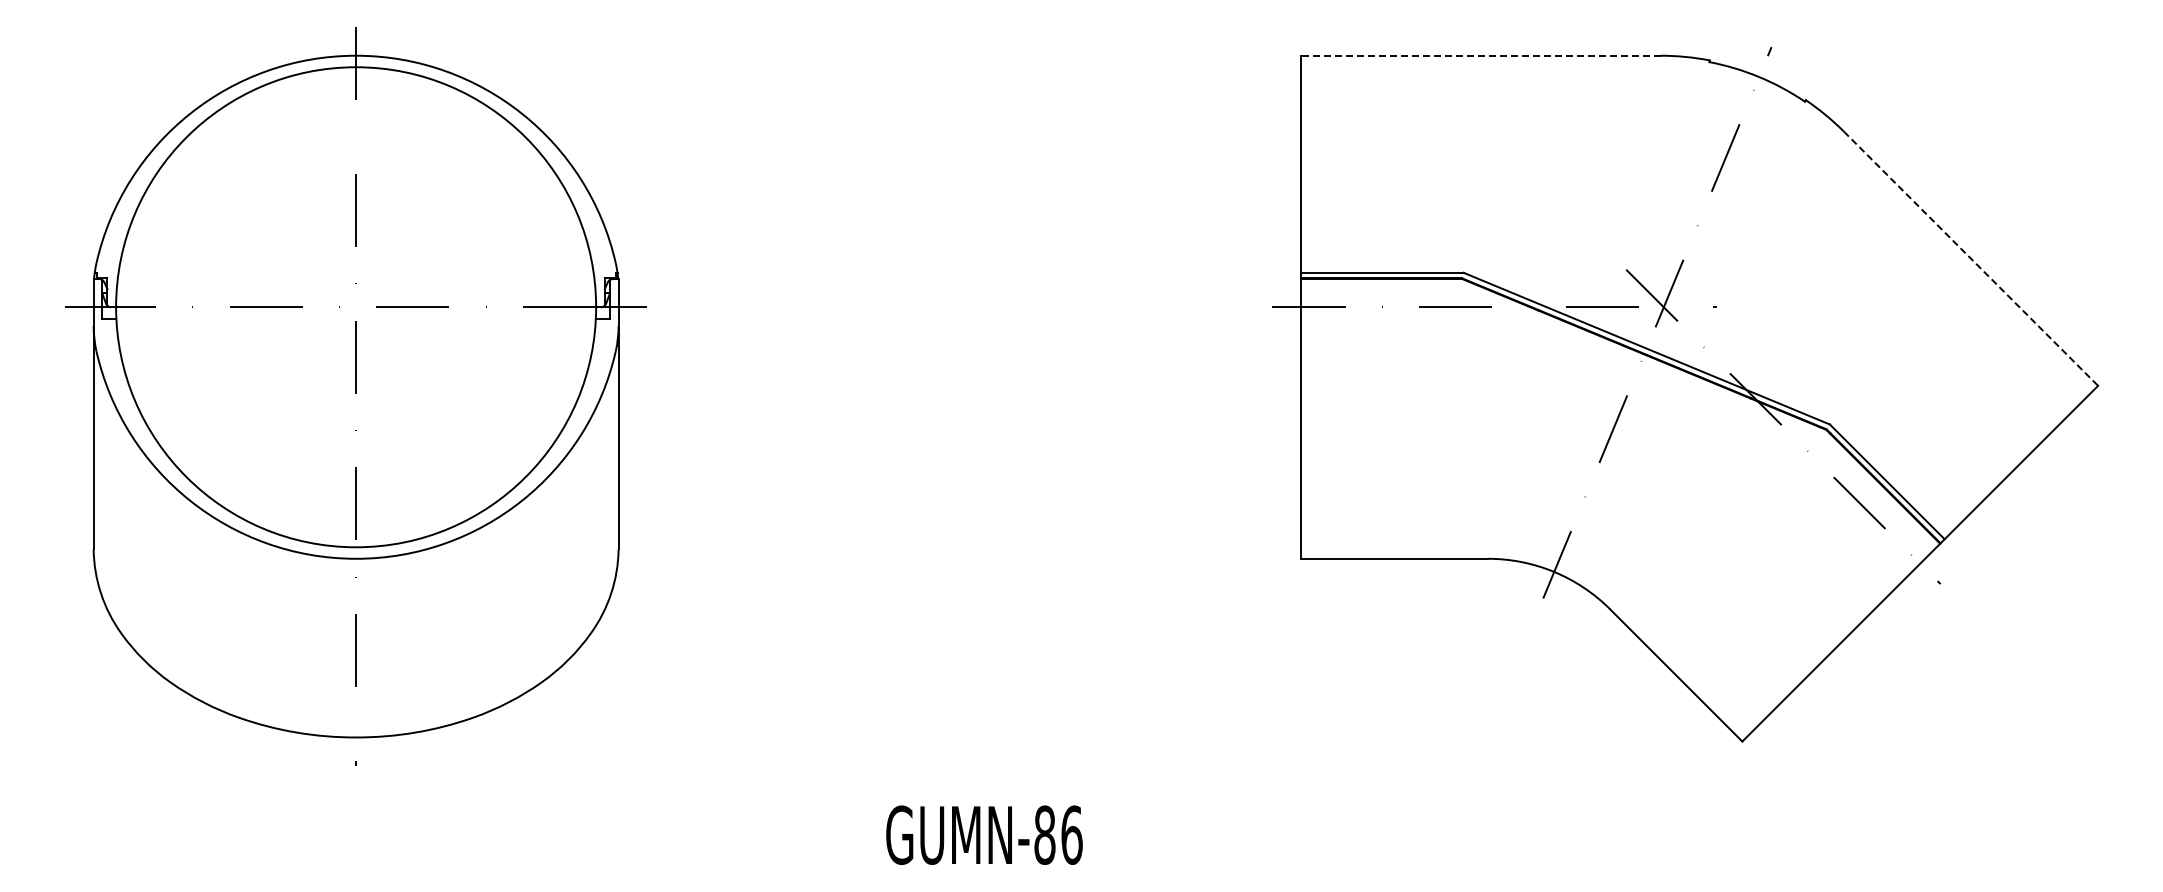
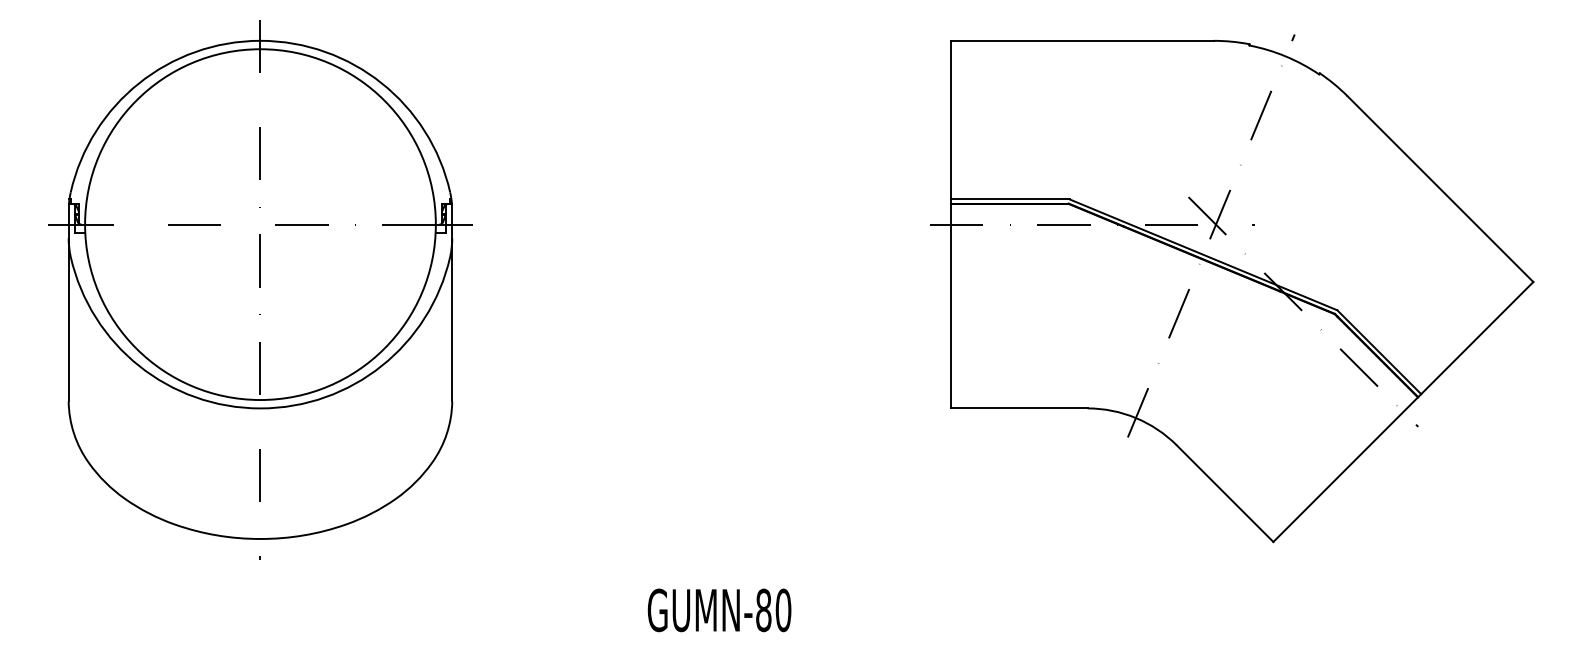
line: (1480, 55) -> (1082, 40), dashed -> solid
line: (1971, 258) -> (1440, 188), dashed -> solid
text: (1071, 834) -> (783, 609), GUMN-86 -> GUMN-80

